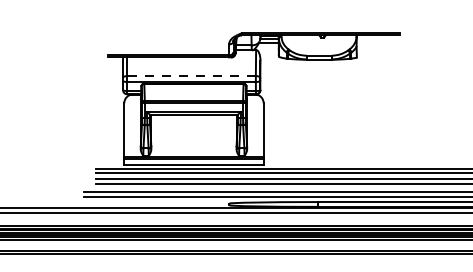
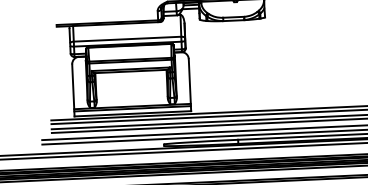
line: (191, 76) -> (127, 39), dashed -> solid

